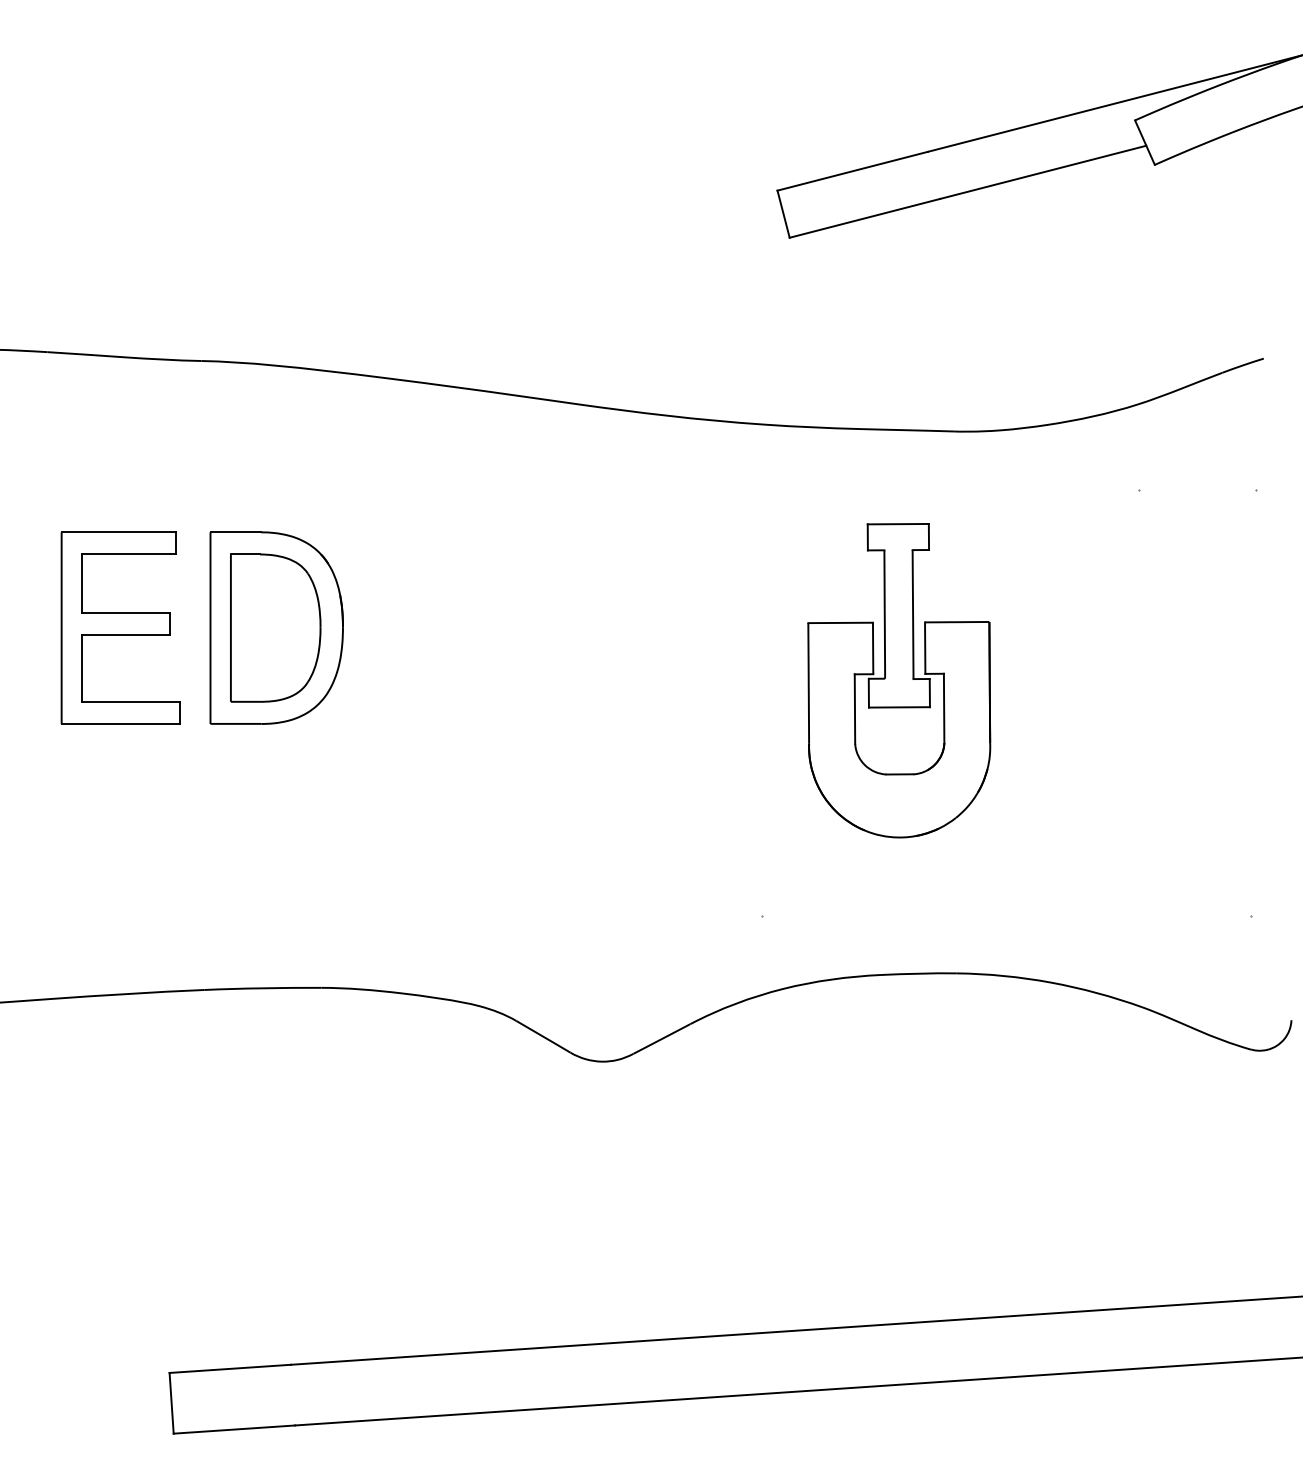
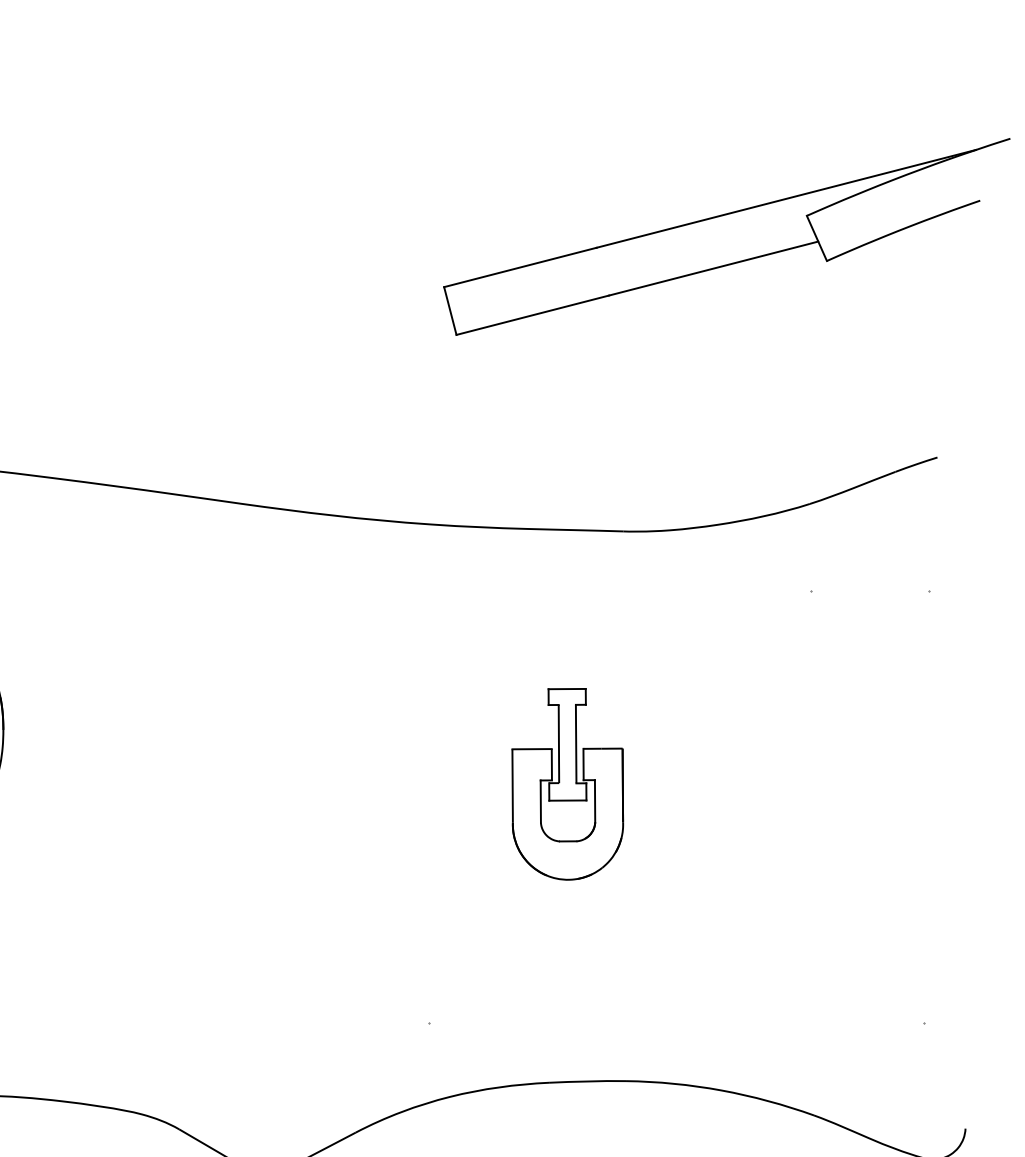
part: (899, 680) -> (567, 784), size x0.6

